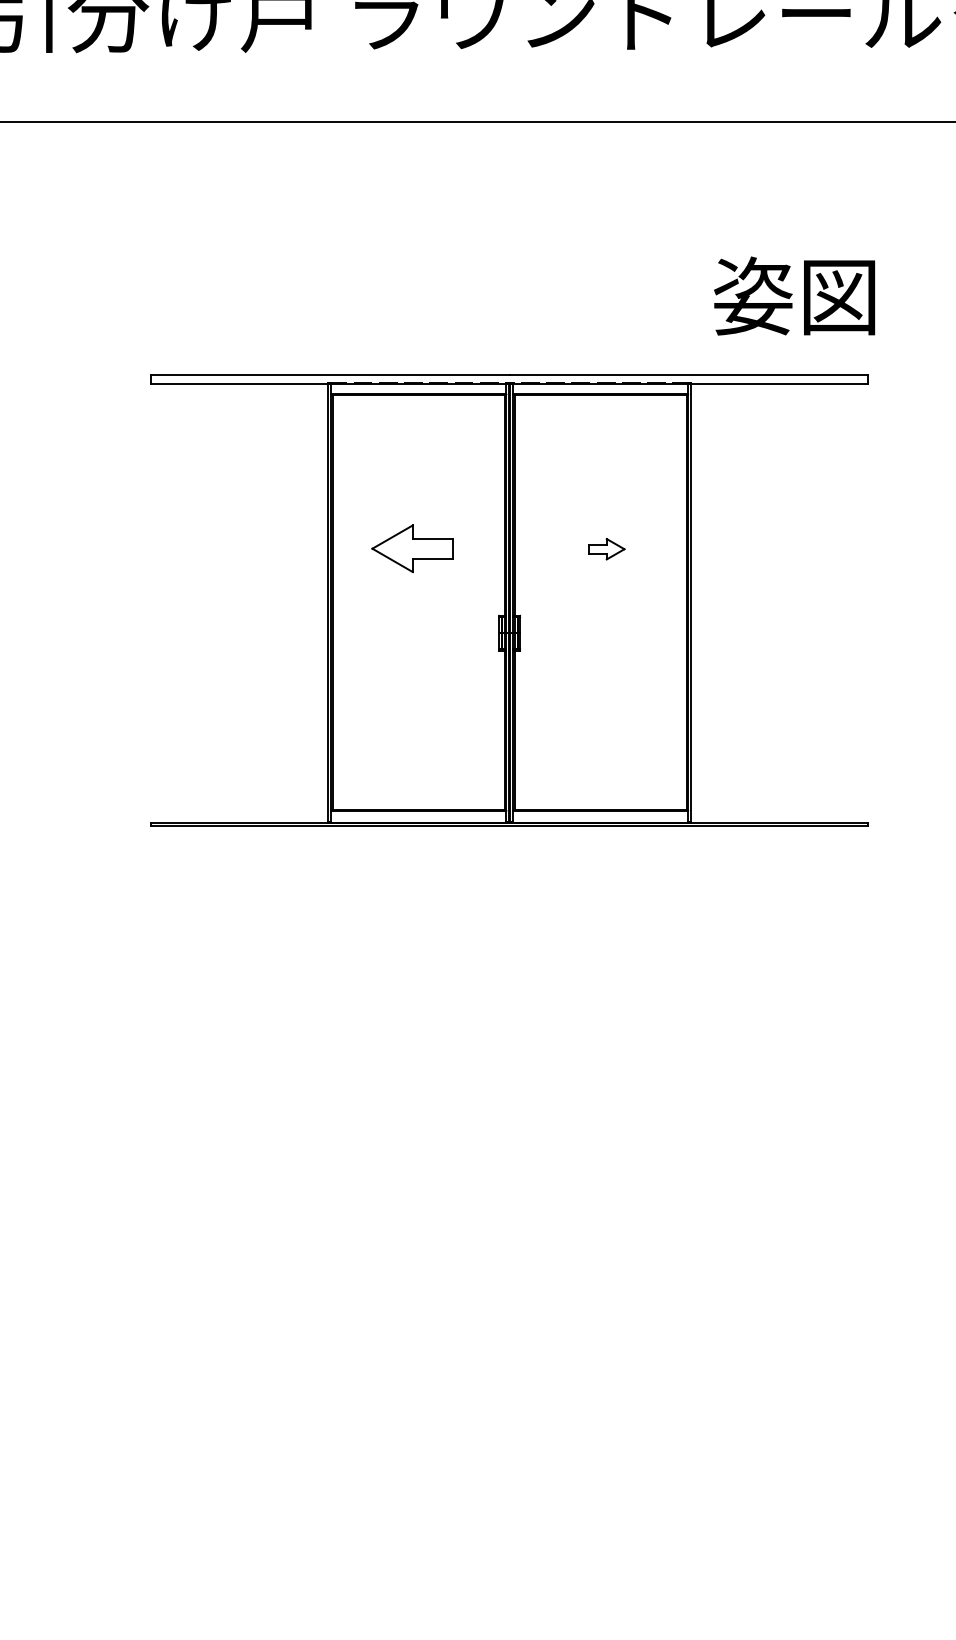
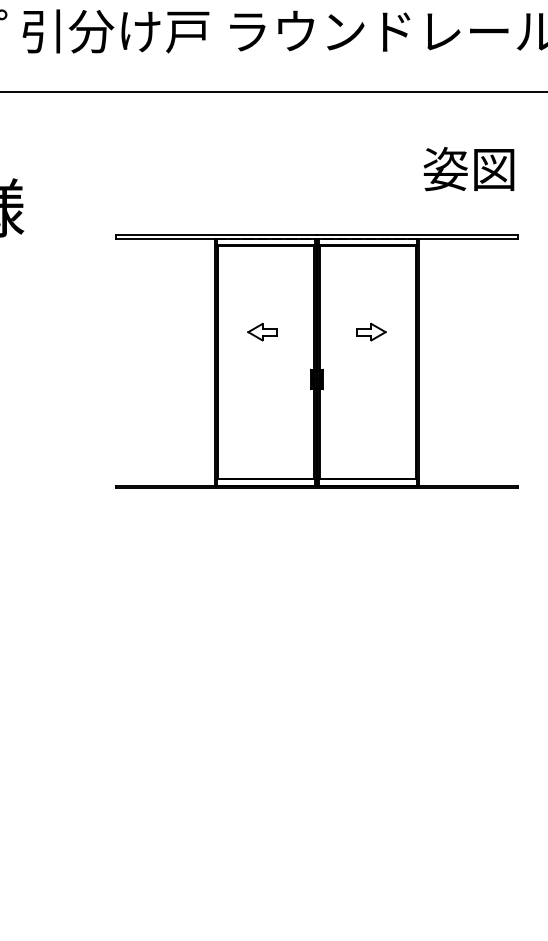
text: (793, 296) -> (468, 169), moved
part: (412, 549) -> (262, 332), size x0.62
part: (606, 549) -> (371, 332), size x1.43

